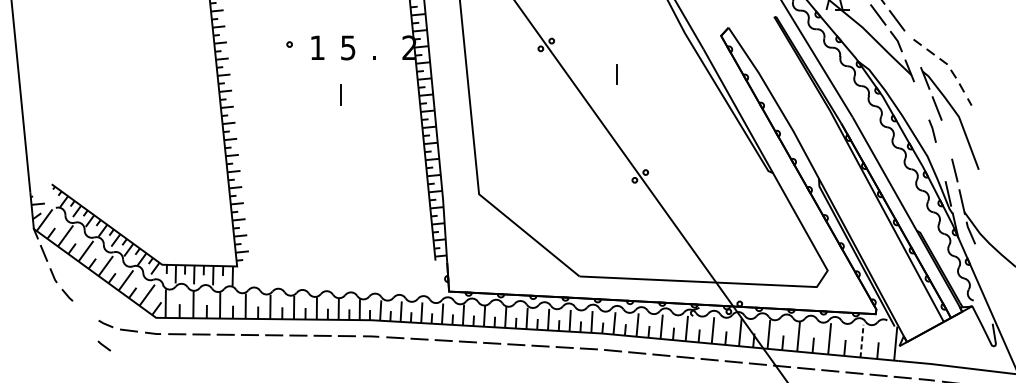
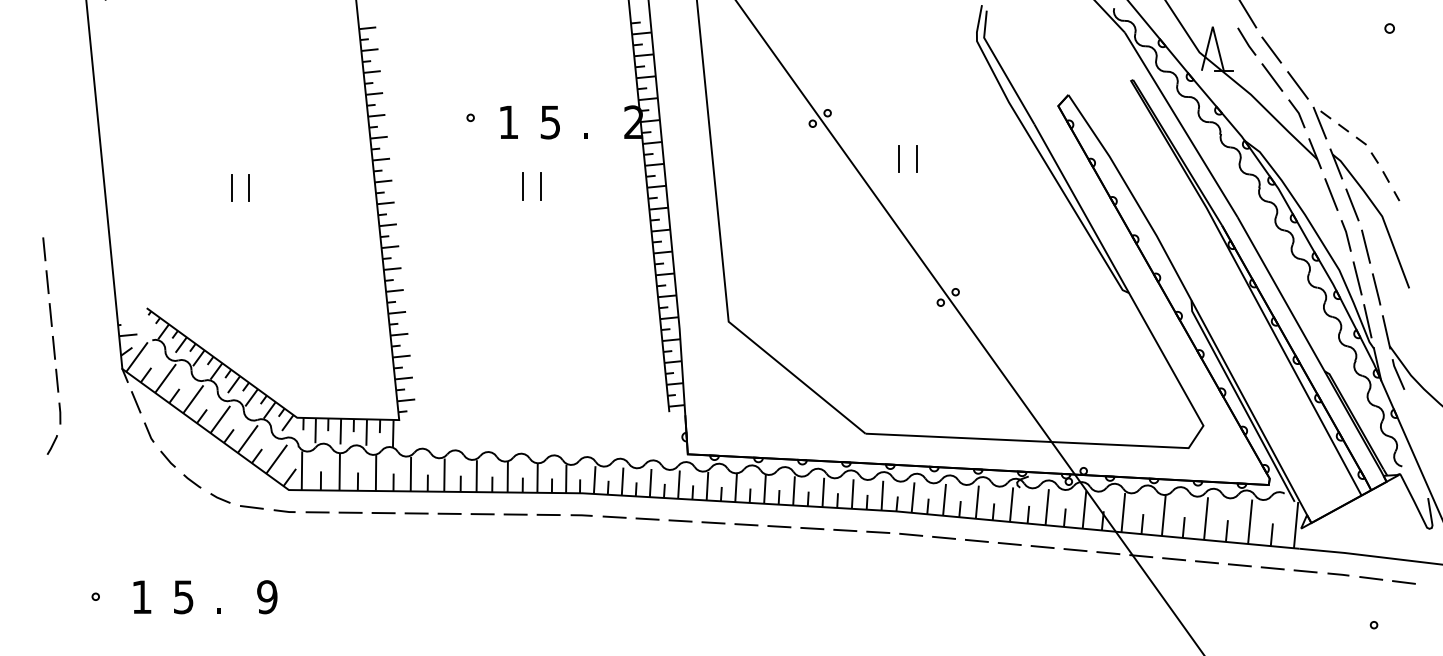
line: (912, 47) -> (1319, 122), added
line: (604, 74) -> (899, 158), added
line: (328, 94) -> (523, 186), added
line: (114, 95) -> (231, 187), added
line: (127, 95) -> (249, 187), added
line: (921, 100) -> (1331, 194), added
line: (947, 139) -> (1366, 246), added
line: (940, 162) -> (1357, 278), added
line: (862, 340) -> (1250, 521), dashed -> solid
line: (104, 346) -> (192, 481), moved

